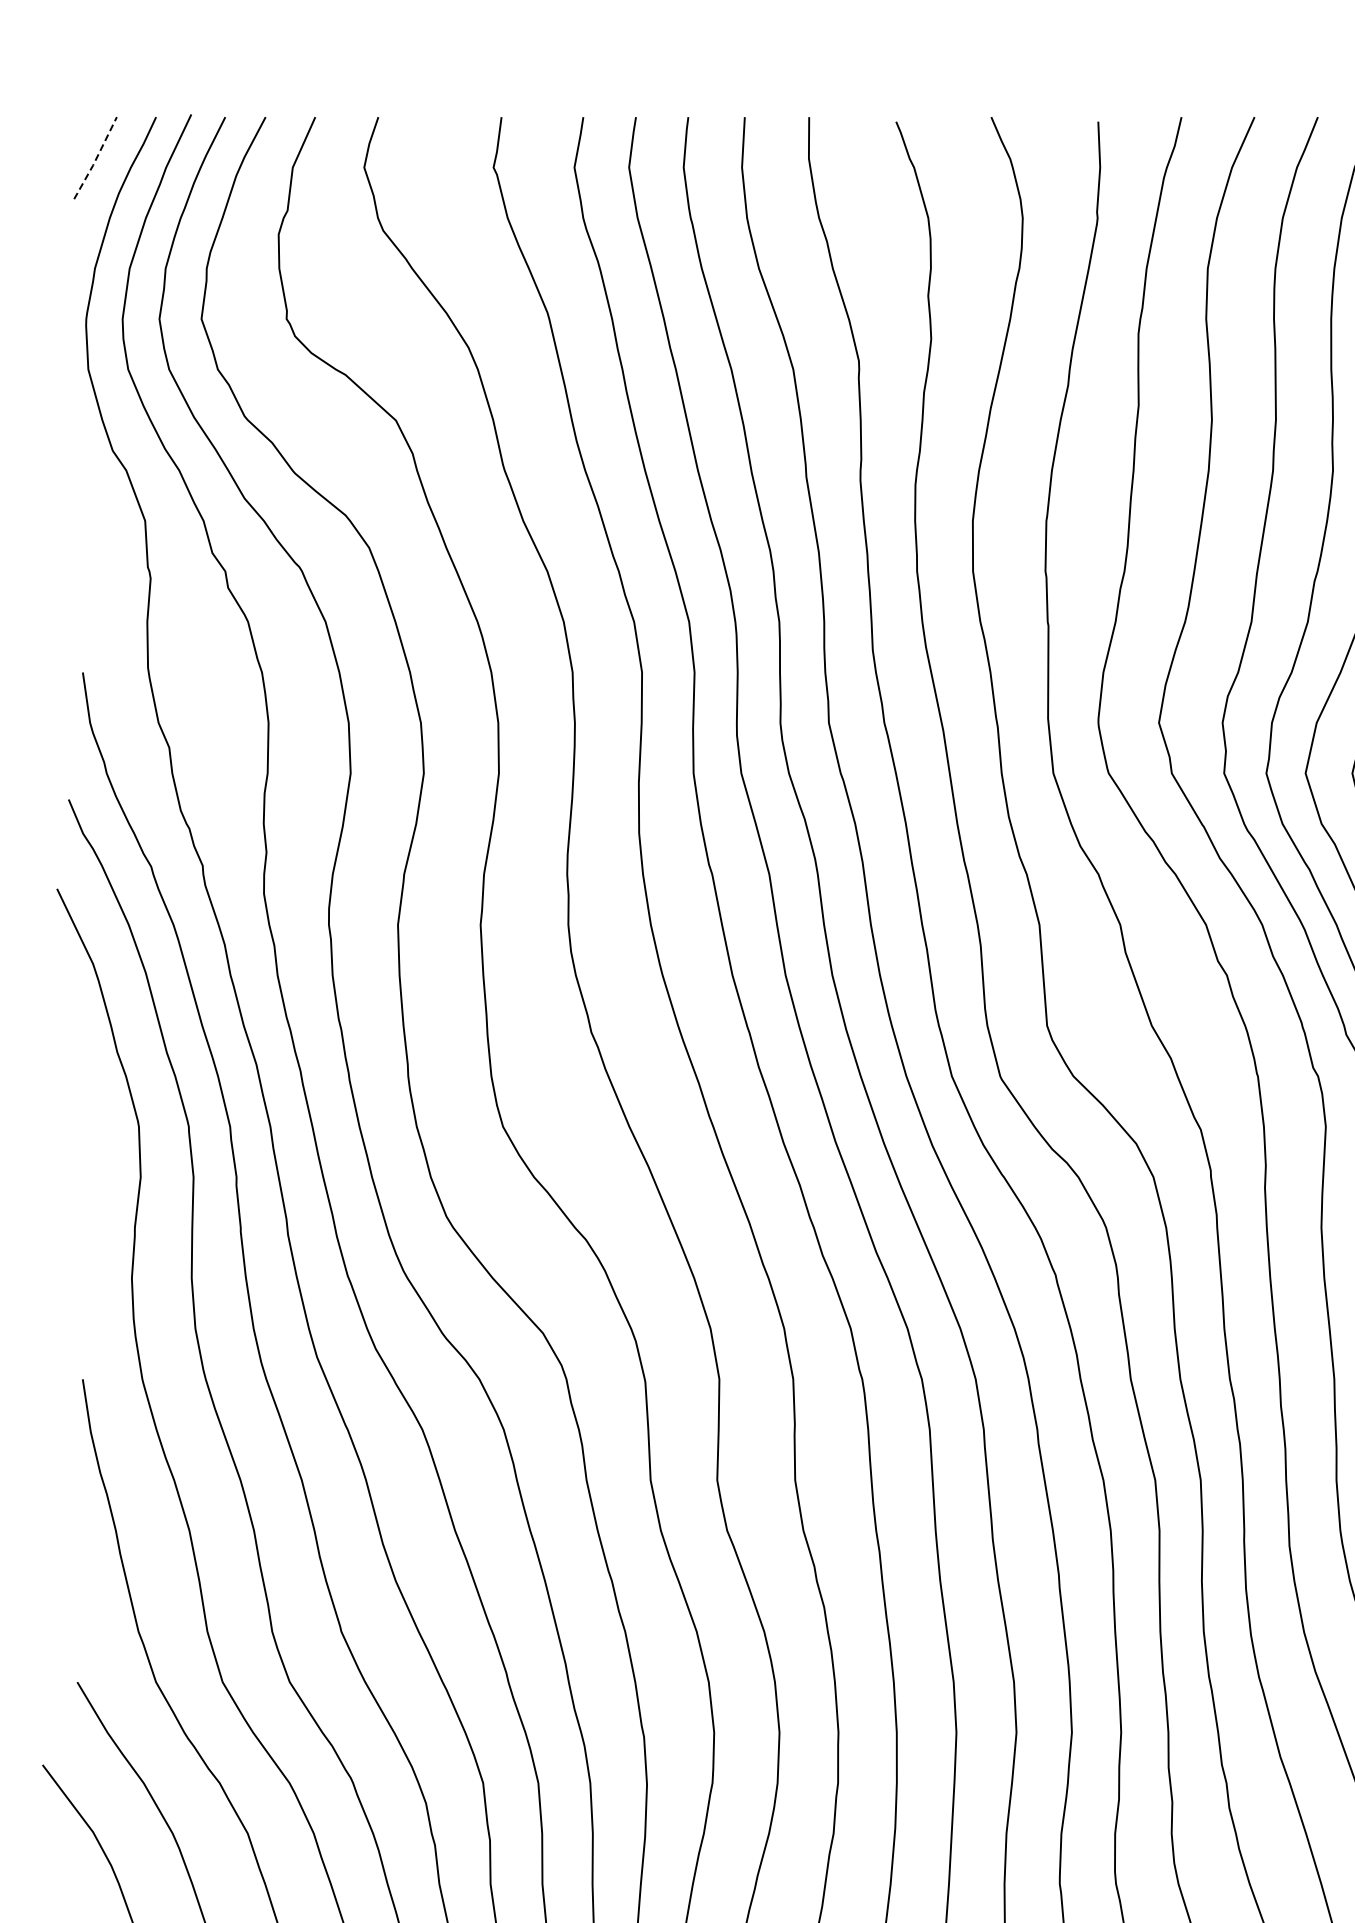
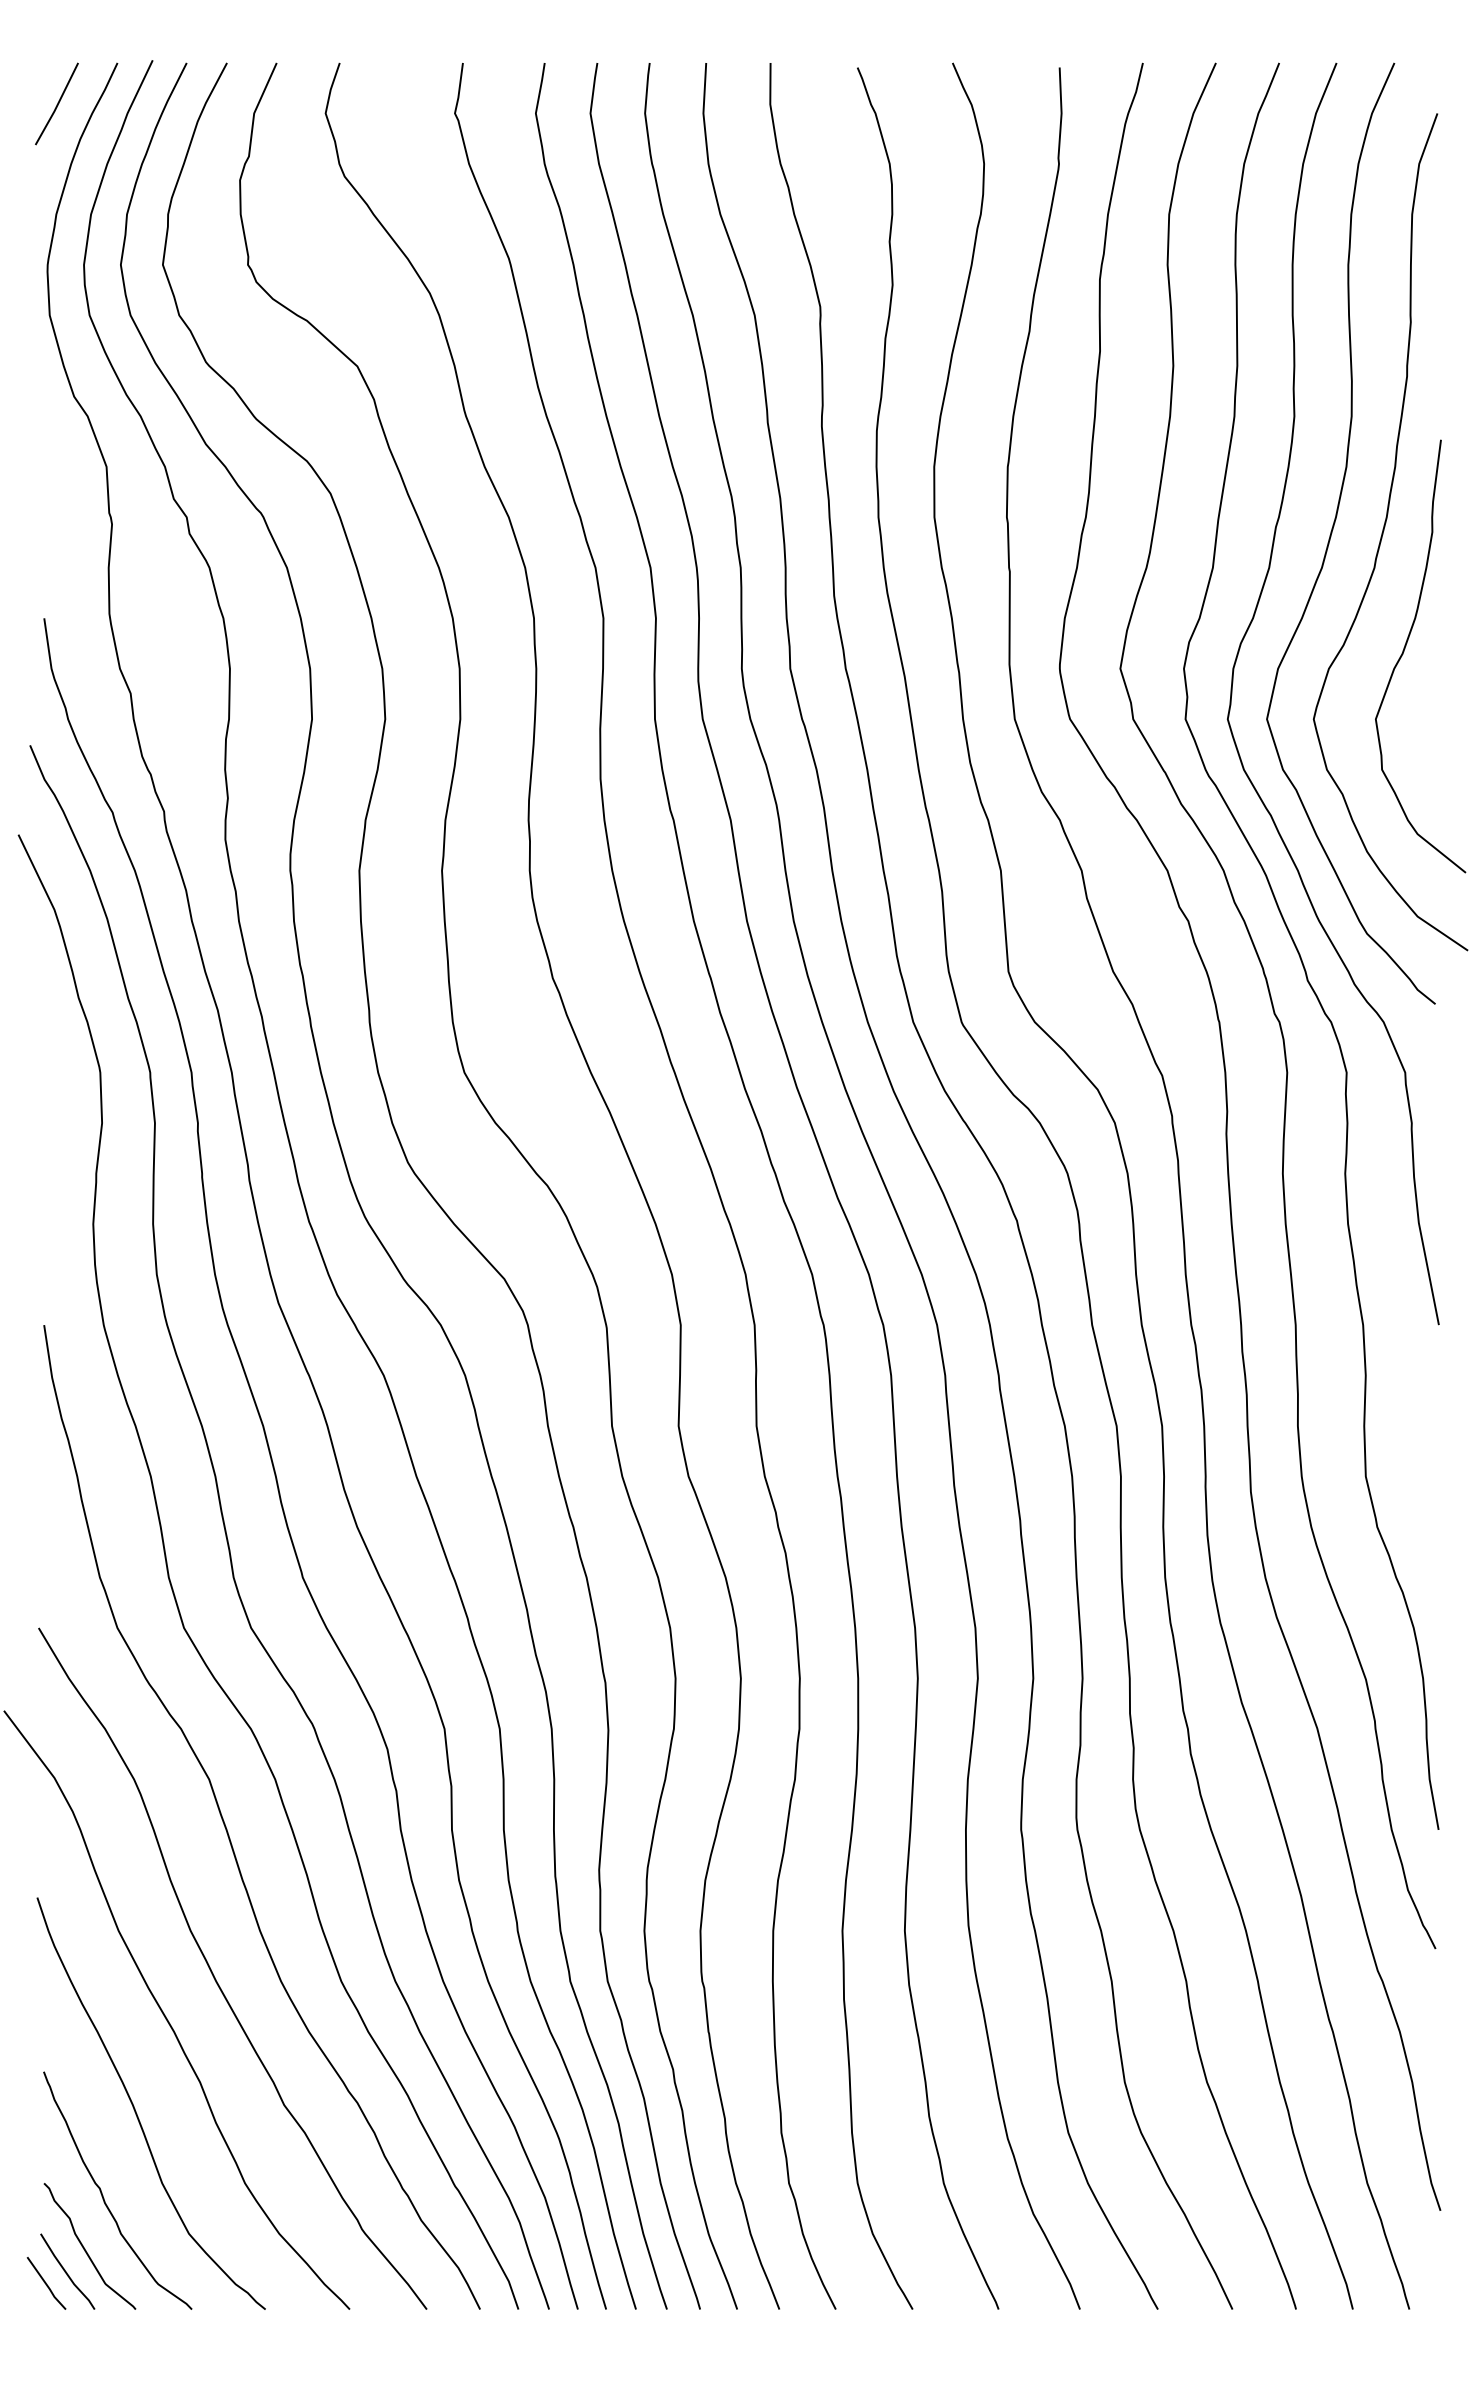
line: (96, 159) -> (57, 105), dashed -> solid

